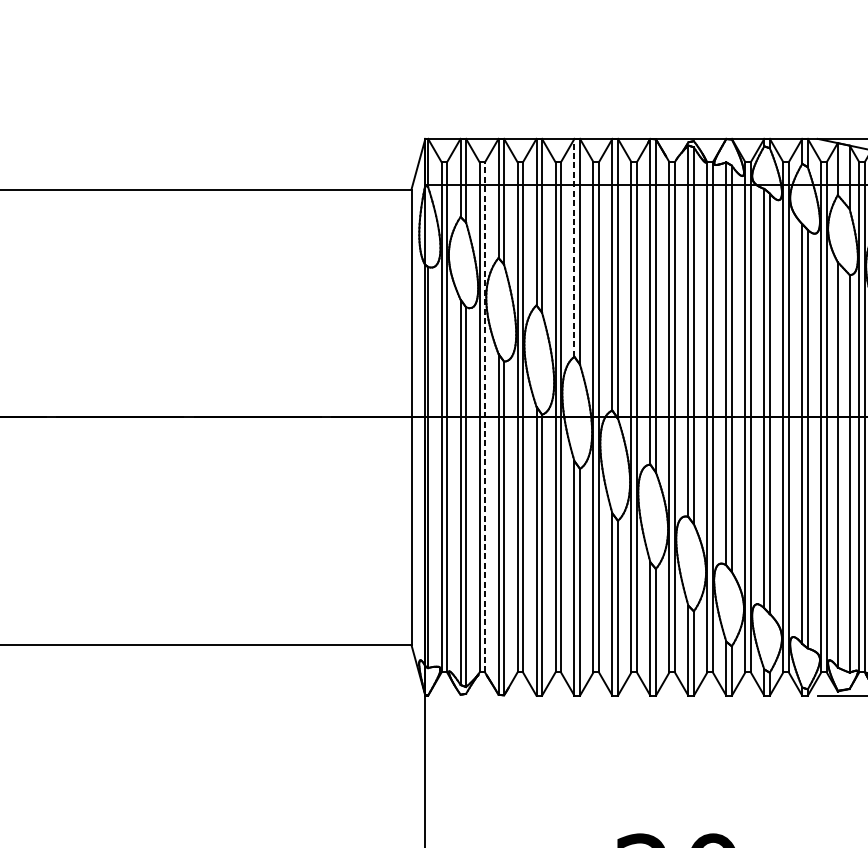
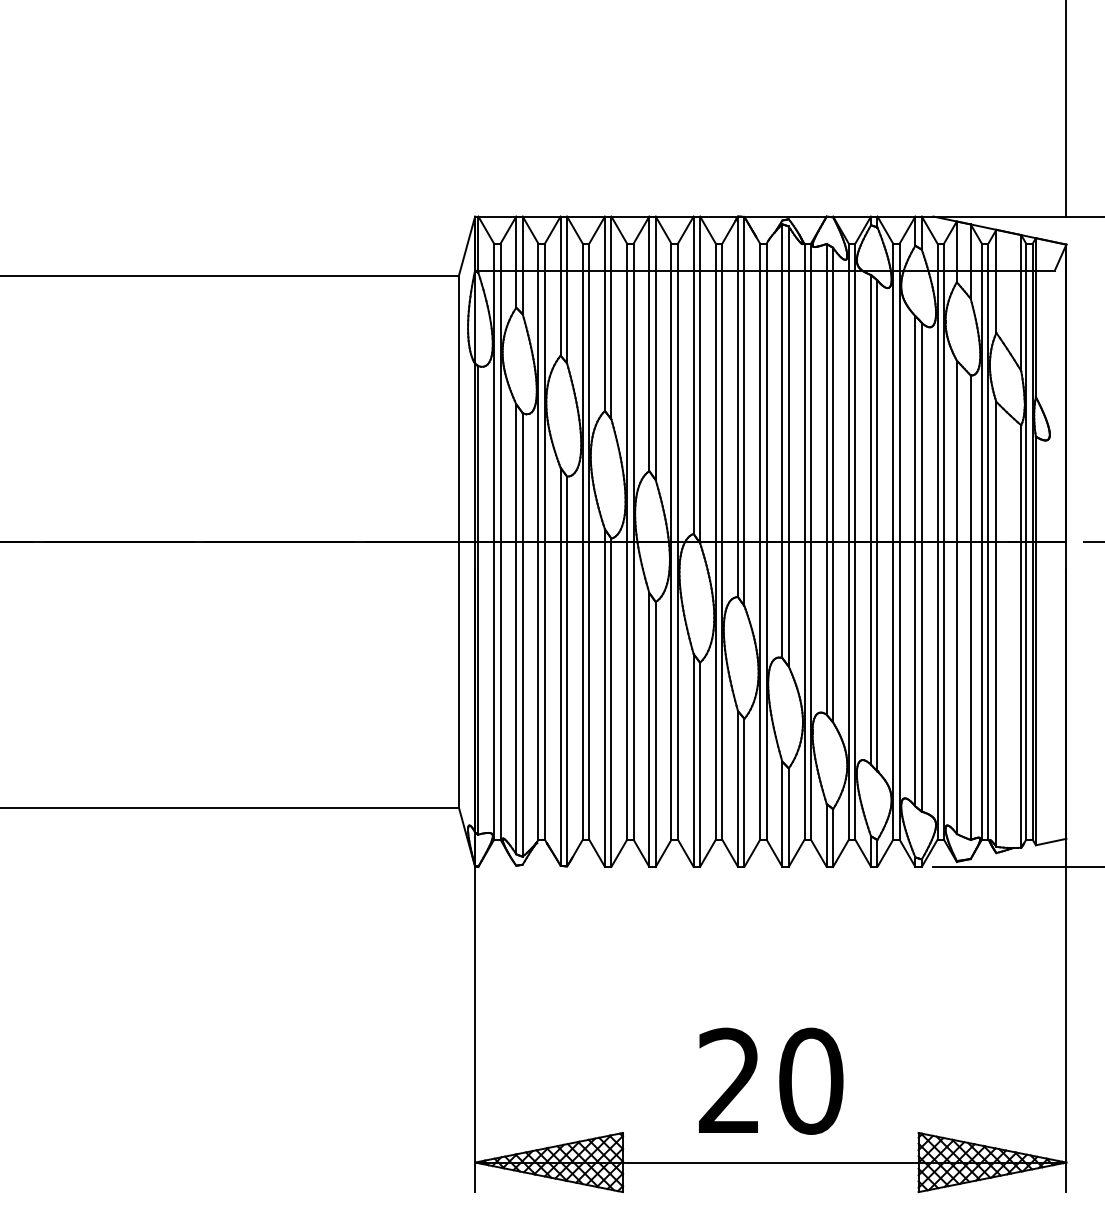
line: (574, 247) -> (649, 343), dashed -> solid
line: (484, 417) -> (544, 541), dashed -> solid

